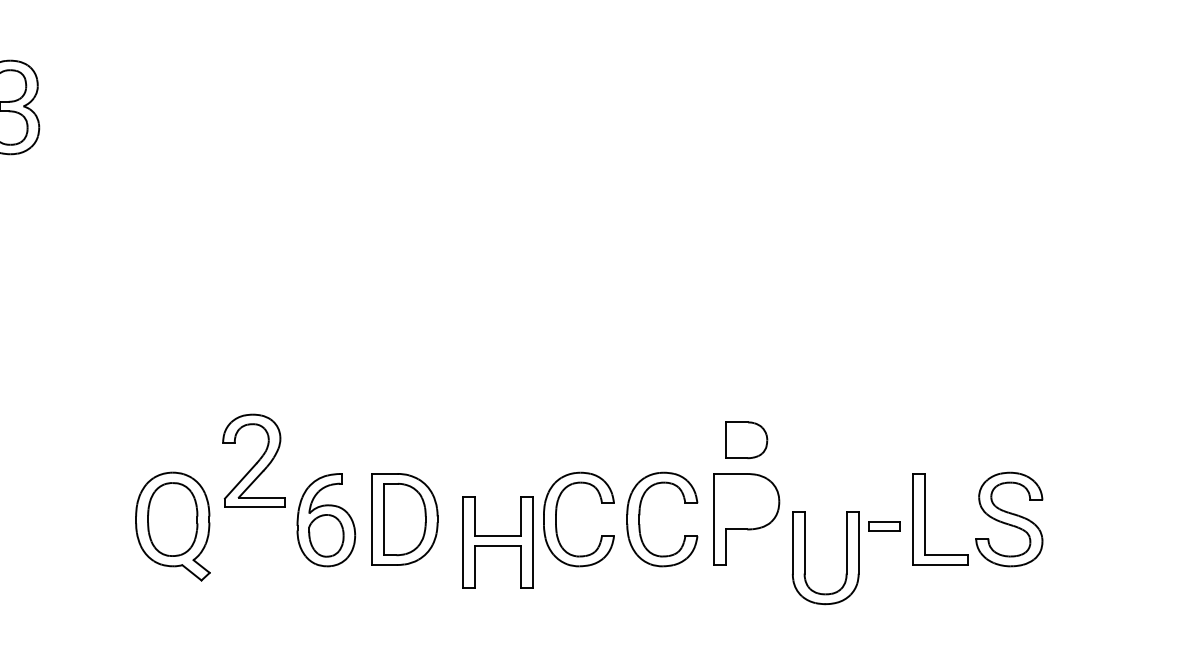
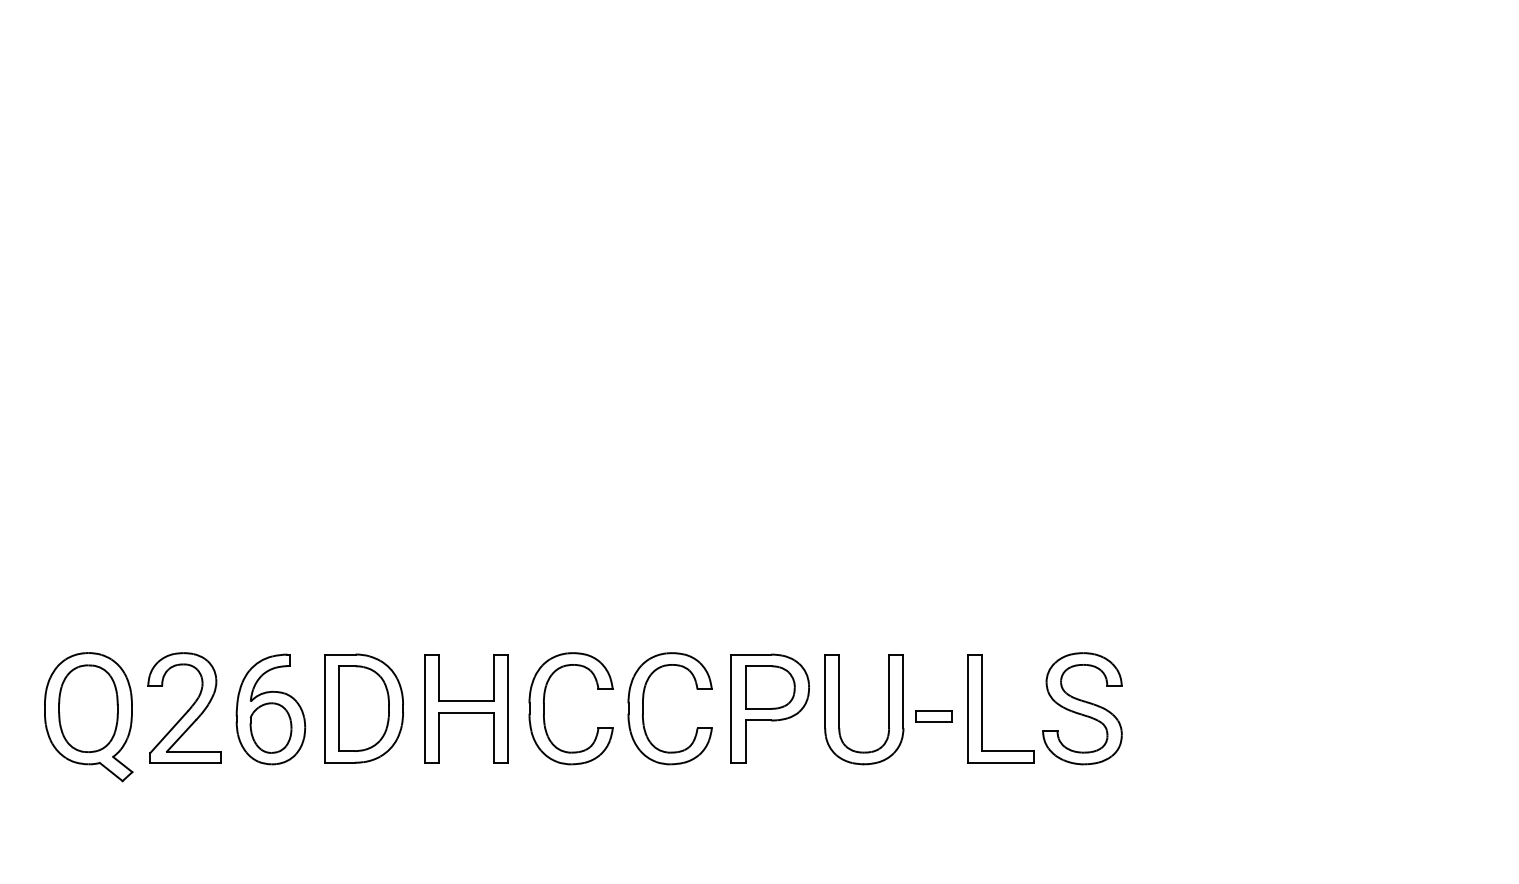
part: (746, 440) -> (770, 687), moved
part: (253, 460) -> (184, 707), moved
part: (498, 542) -> (466, 708), moved
part: (846, 558) -> (888, 709), moved

